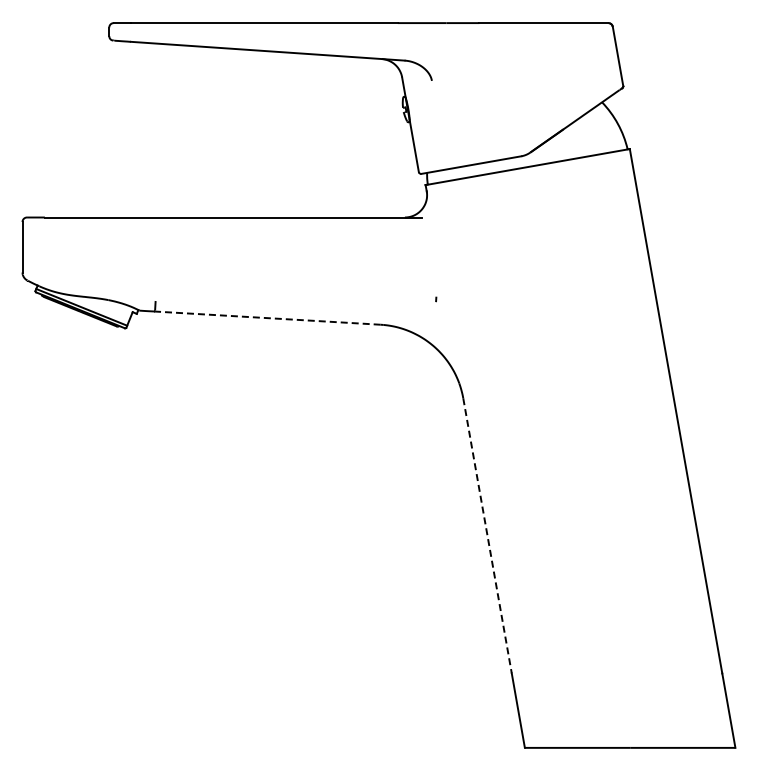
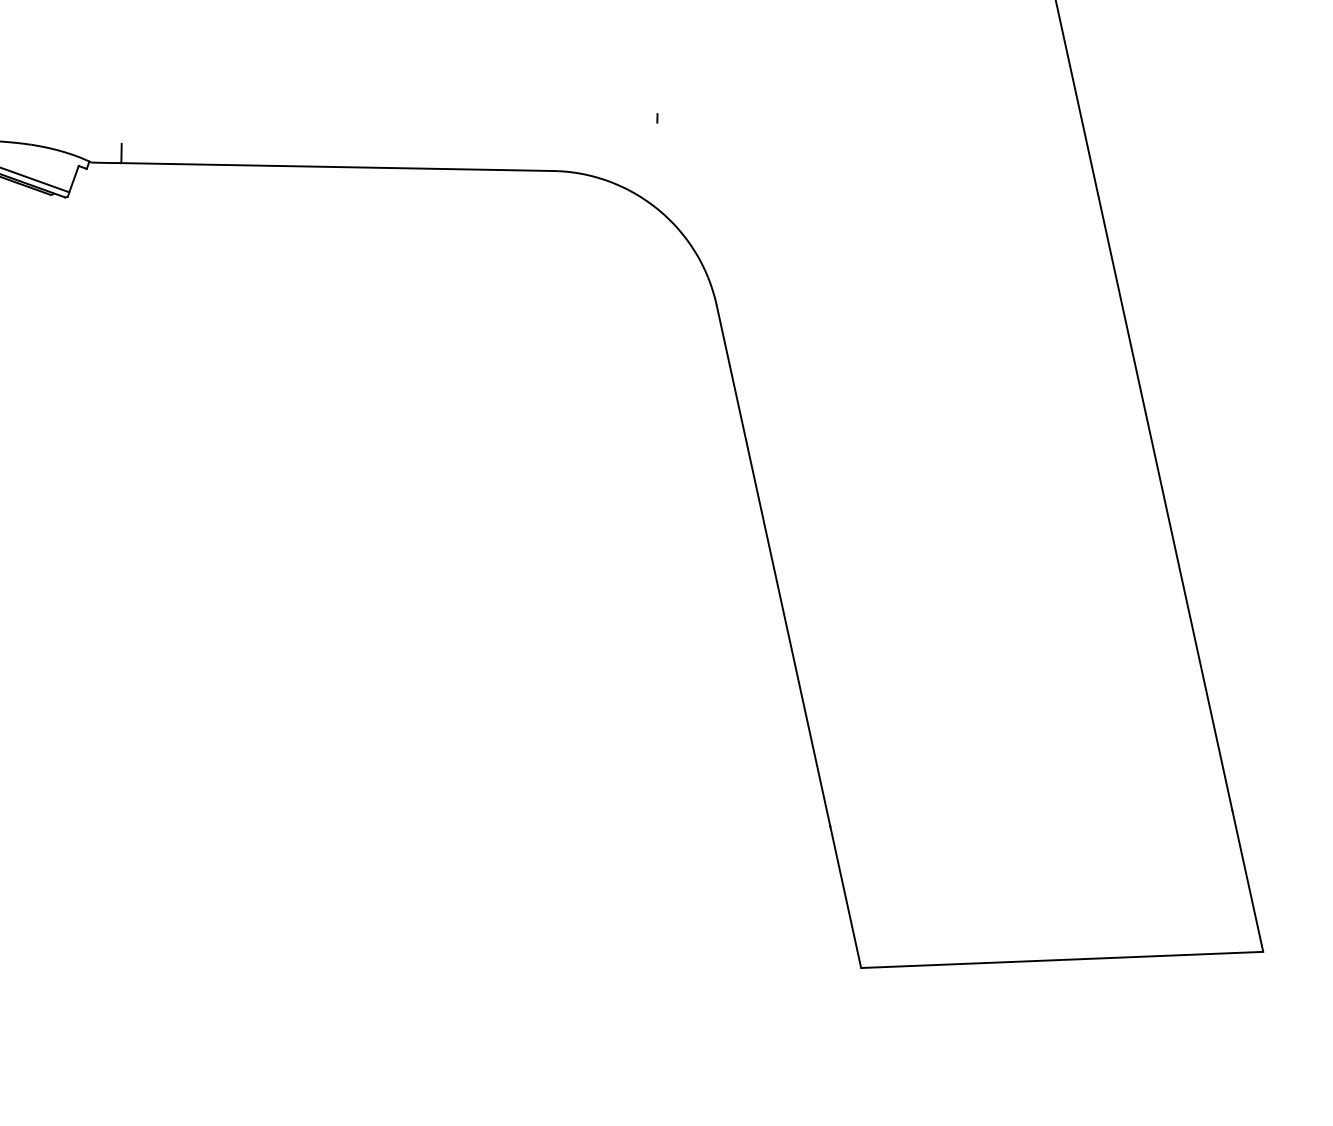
line: (267, 318) -> (336, 167), dashed -> solid
line: (487, 535) -> (773, 565), dashed -> solid

